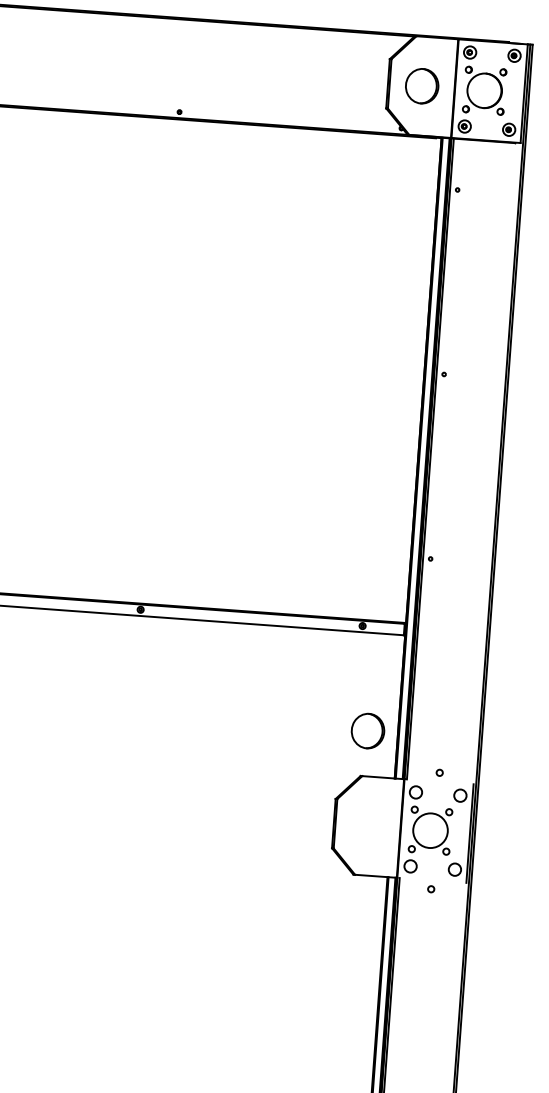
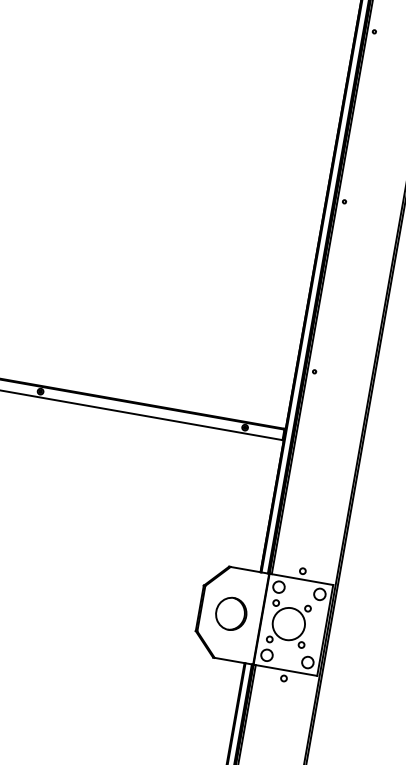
part: (367, 730) -> (230, 613), moved
line: (438, 781) -> (300, 579), added
line: (431, 879) -> (285, 669), added

